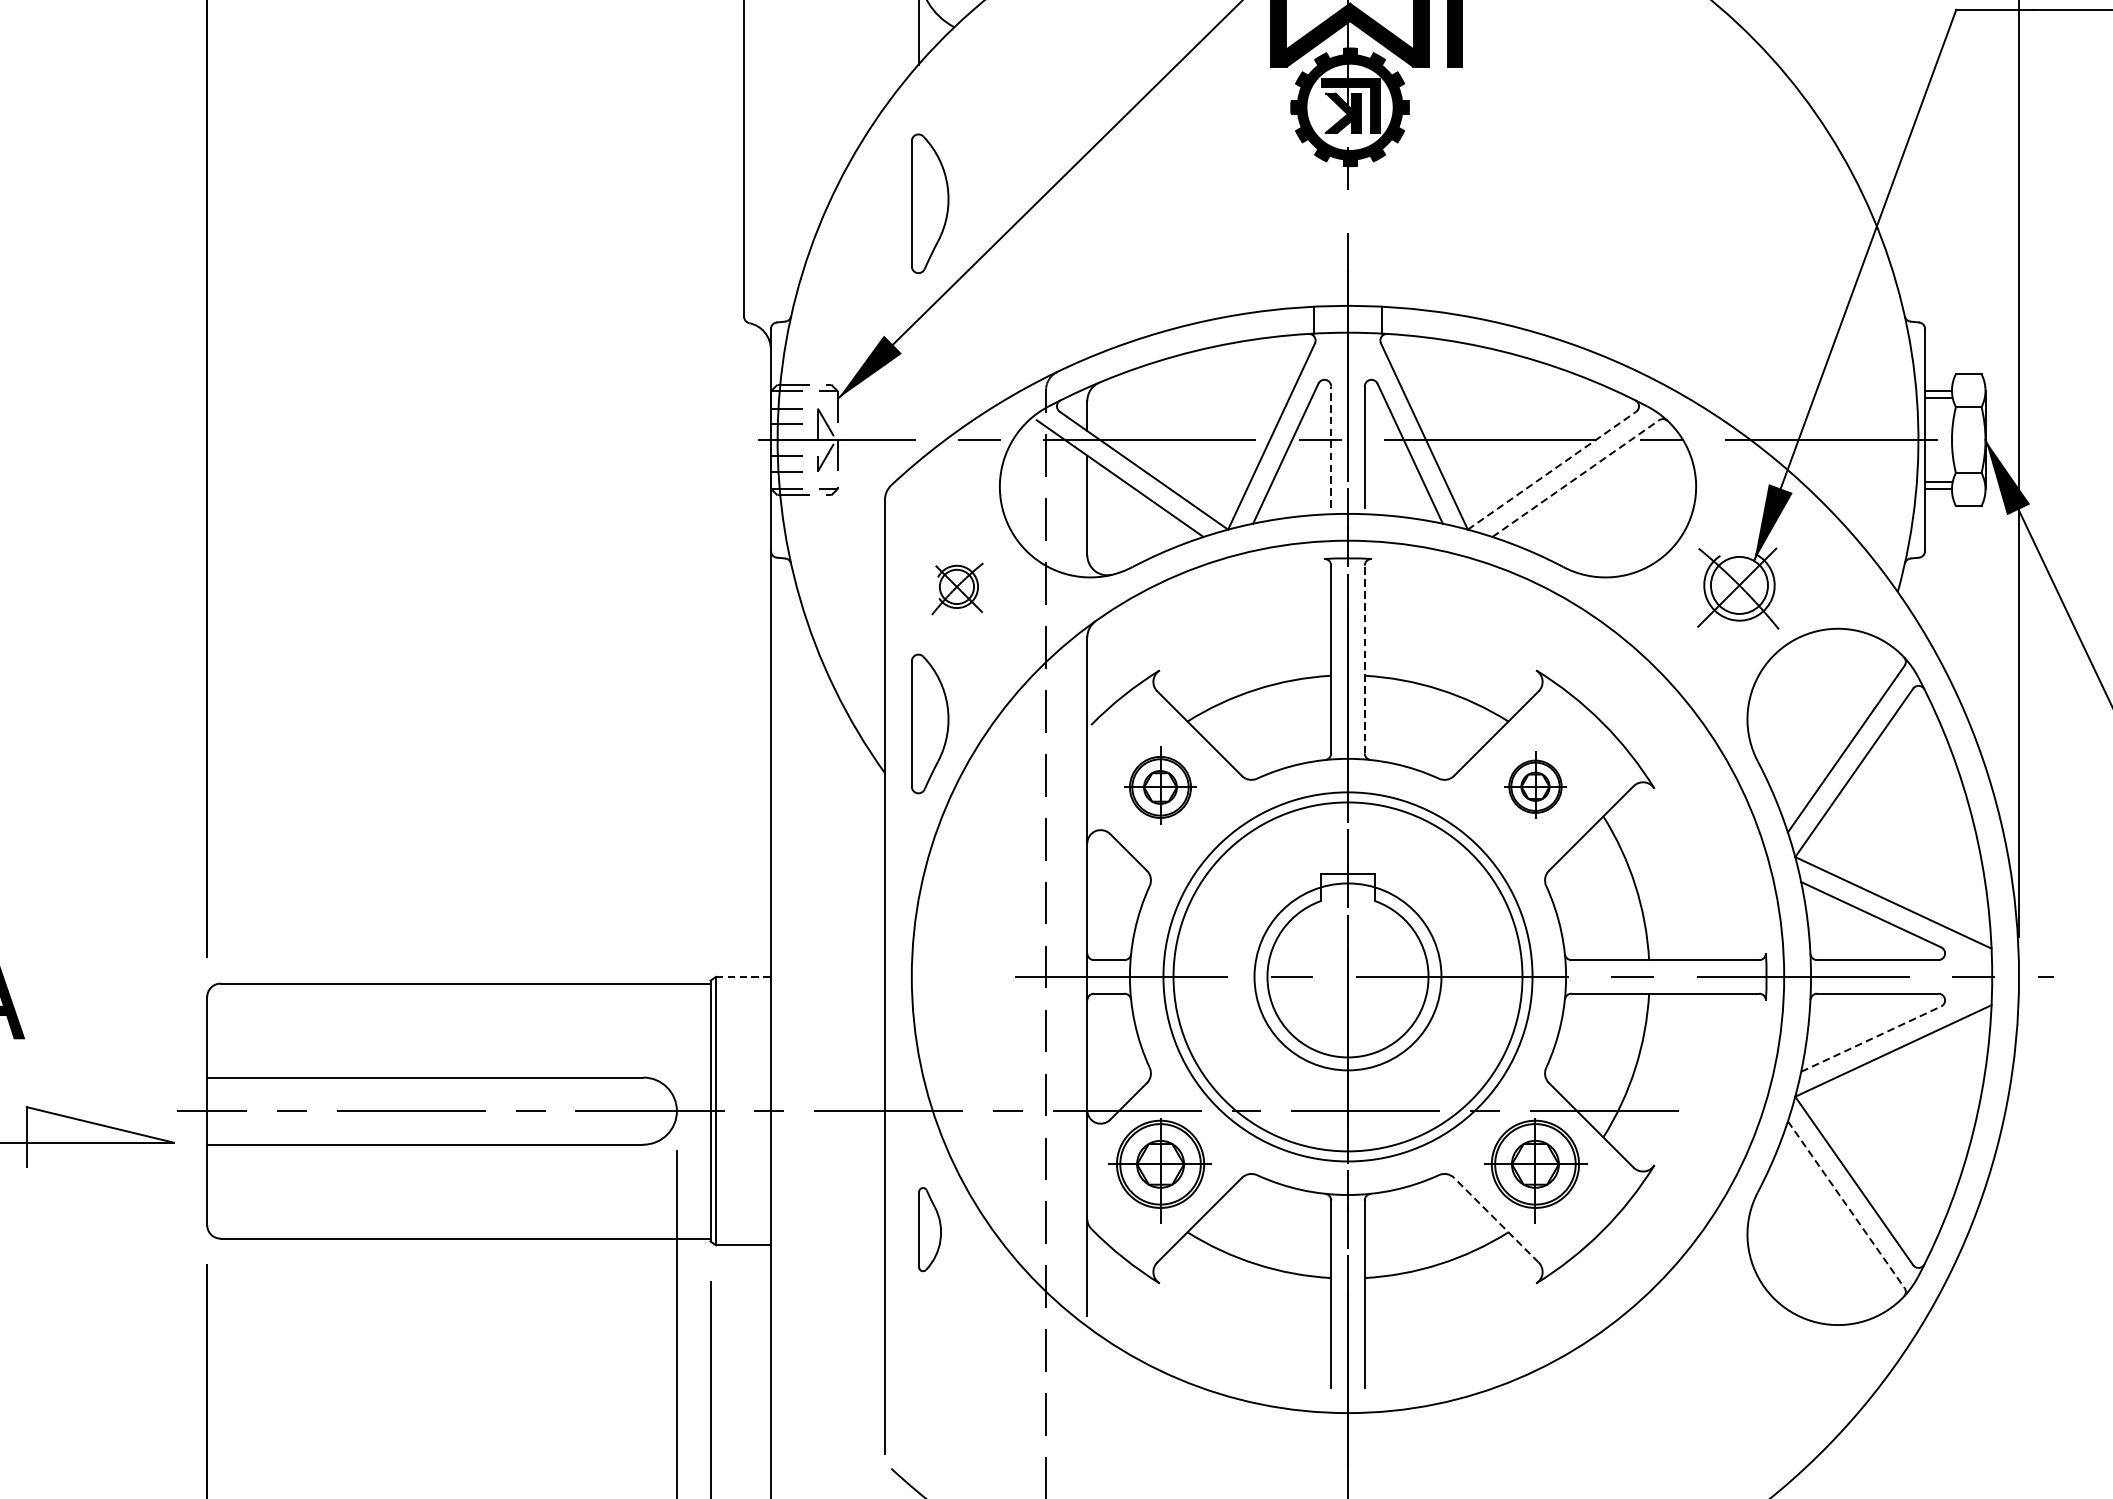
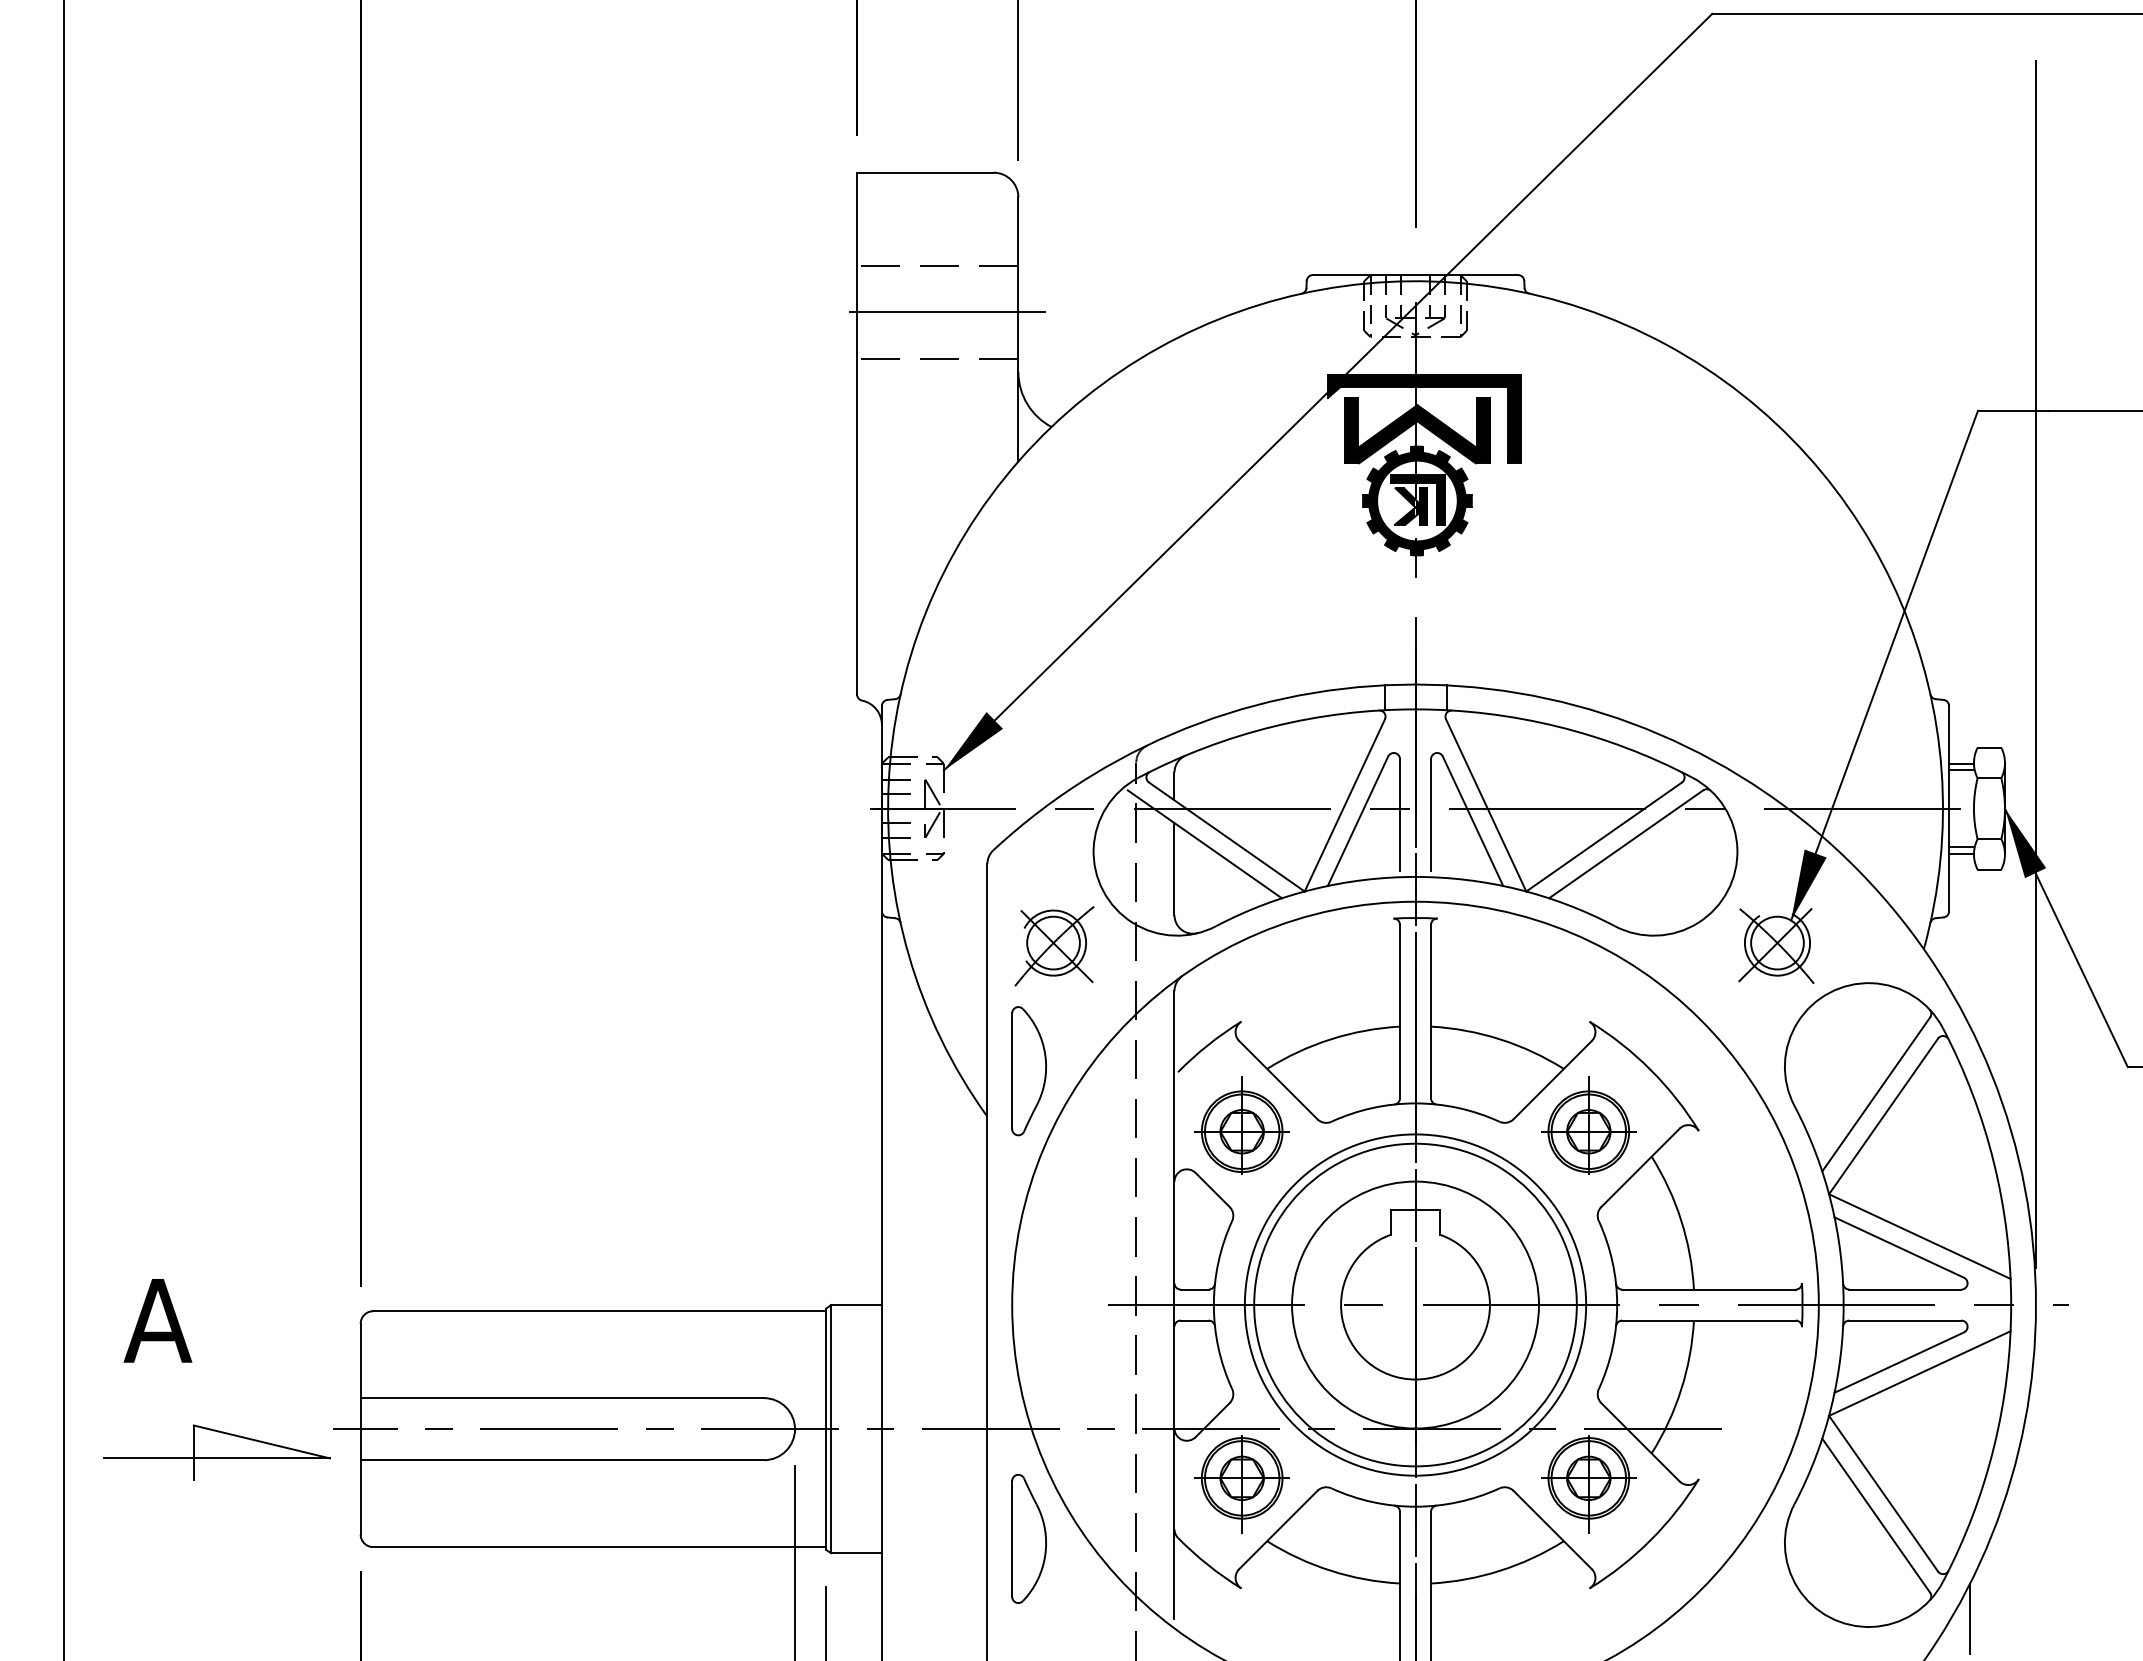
part: (929, 204) -> (1028, 590), removed
line: (1331, 446) -> (1400, 814), dashed -> solid
line: (1552, 471) -> (1604, 837), dashed -> solid
line: (1576, 478) -> (1626, 844), dashed -> solid
part: (957, 589) -> (1054, 946), size x1.67
line: (1365, 659) -> (1431, 1011), dashed -> solid
part: (1159, 782) -> (1241, 1125), size x1.43
part: (1535, 782) -> (1588, 1125), size x1.67
circle: (1347, 976) -> (1415, 1304), size x1.43
line: (743, 977) -> (856, 1305), dashed -> solid
line: (1871, 1039) -> (1899, 1362), dashed -> solid
line: (1846, 1205) -> (1876, 1516), dashed -> solid
line: (1496, 1219) -> (1552, 1529), dashed -> solid
part: (929, 1229) -> (1028, 1538), size x1.67
line: (1947, 1316) -> (1969, 1619), added

